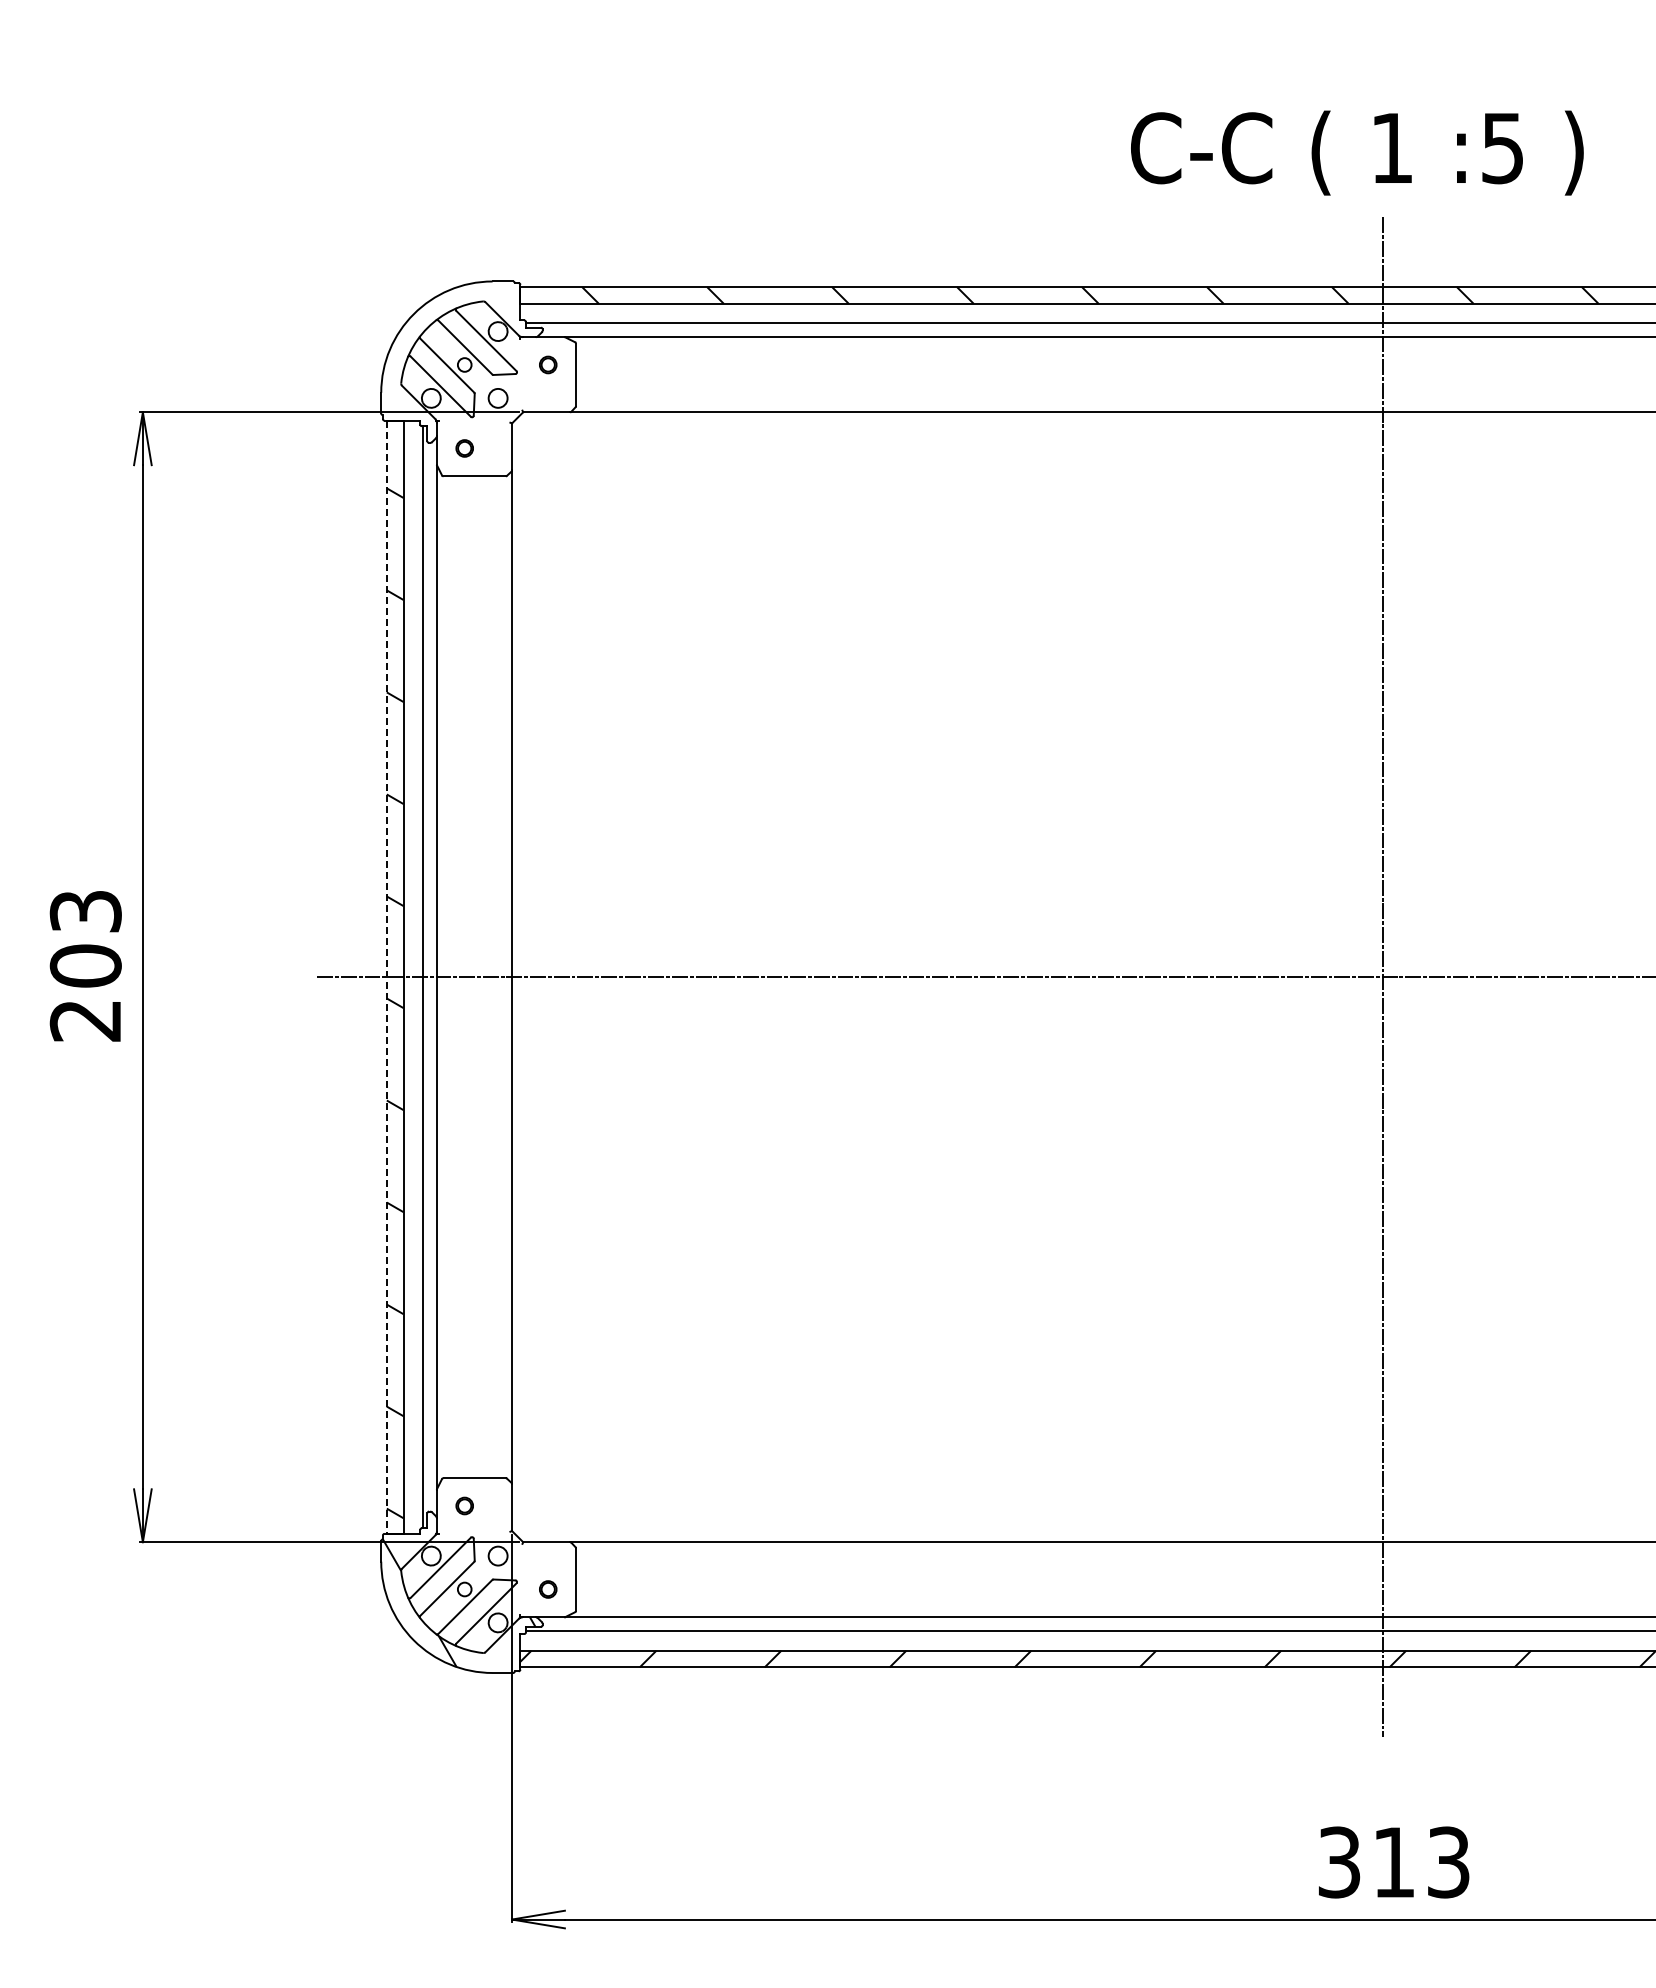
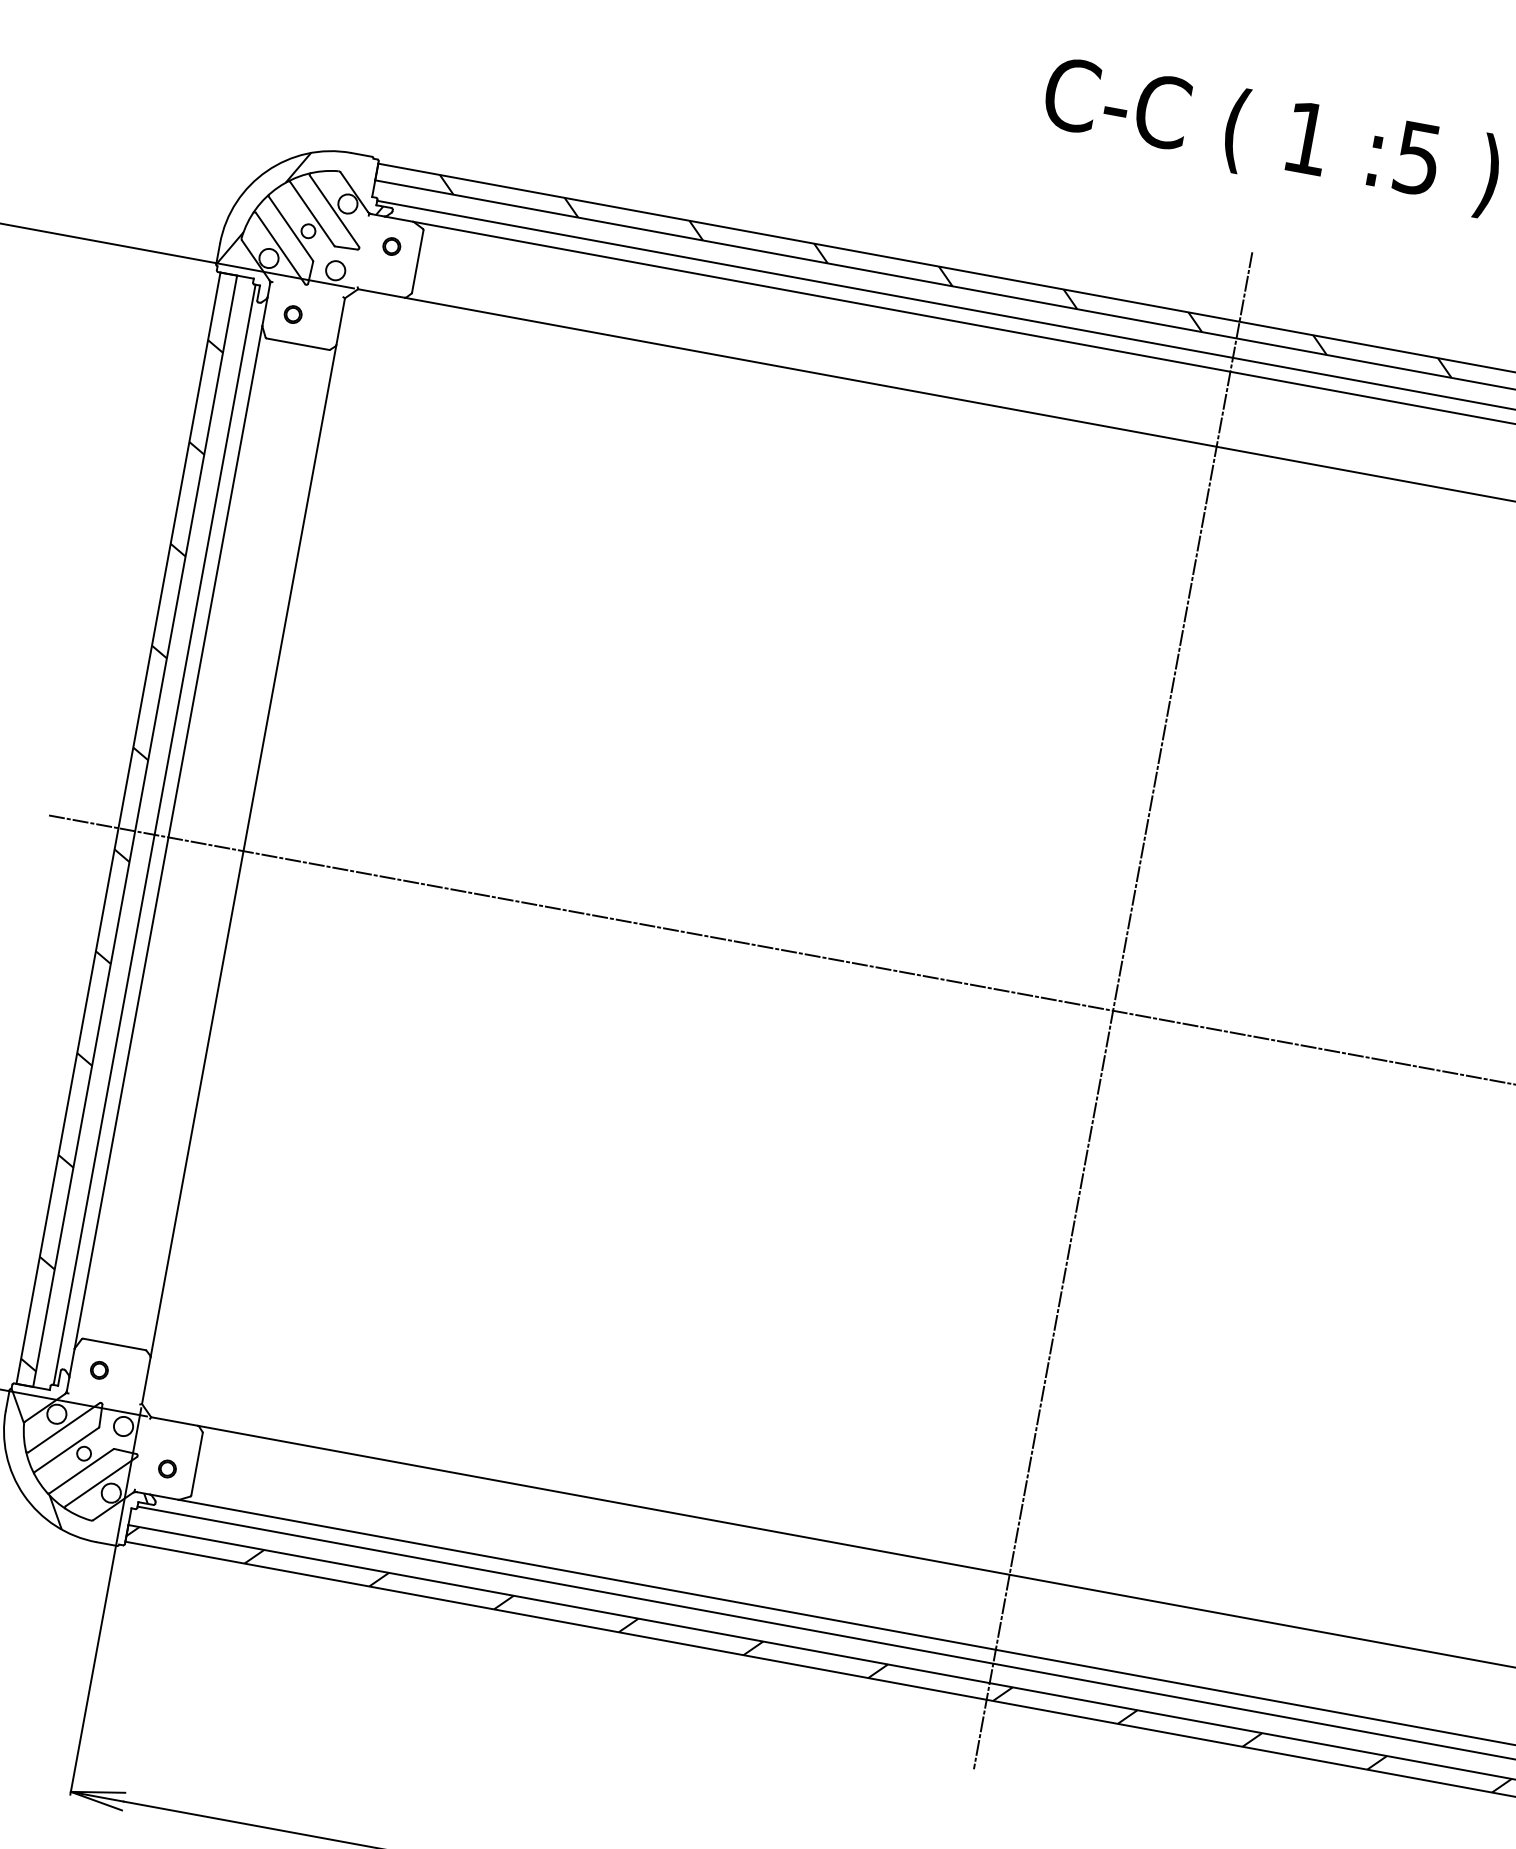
text: (1357, 152) -> (1271, 136), moved
hatch: (456, 350) -> (302, 215), added
line: (386, 977) -> (118, 828), dashed -> solid

